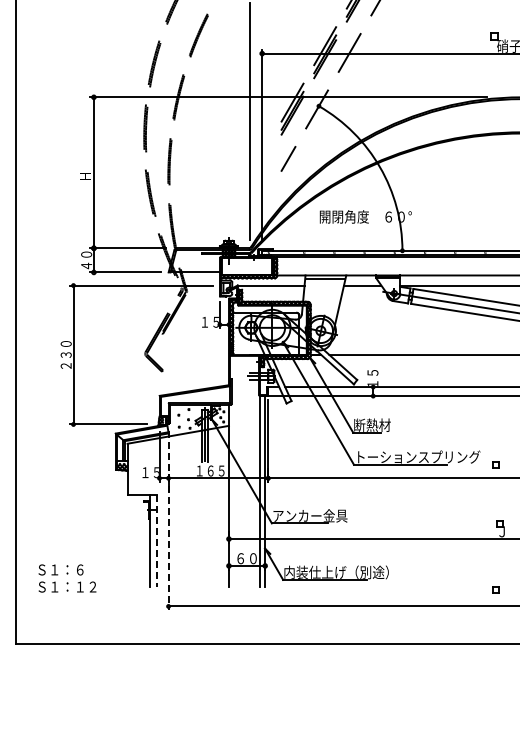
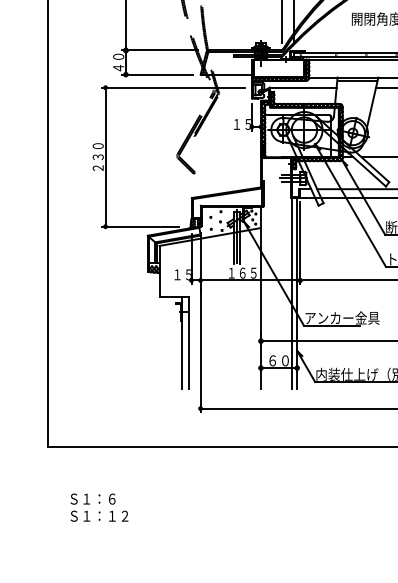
line: (168, 520) -> (200, 322), dashed -> solid
line: (156, 541) -> (188, 343), dashed -> solid
text: (67, 578) -> (99, 507), moved

